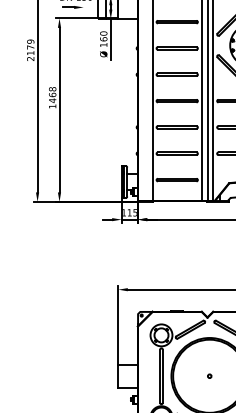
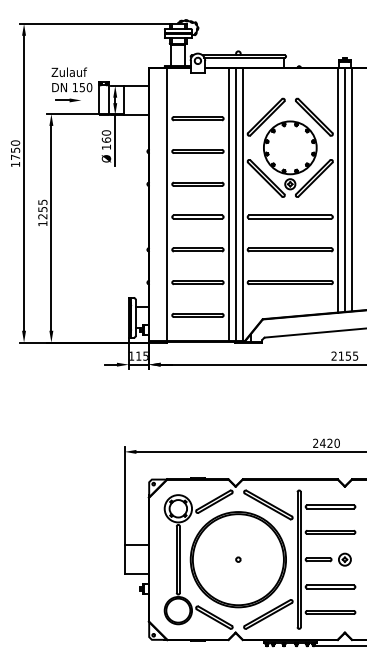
text: (30, 50) -> (15, 153), 2179 -> 1750
text: (52, 95) -> (42, 209), 1468 -> 1255

